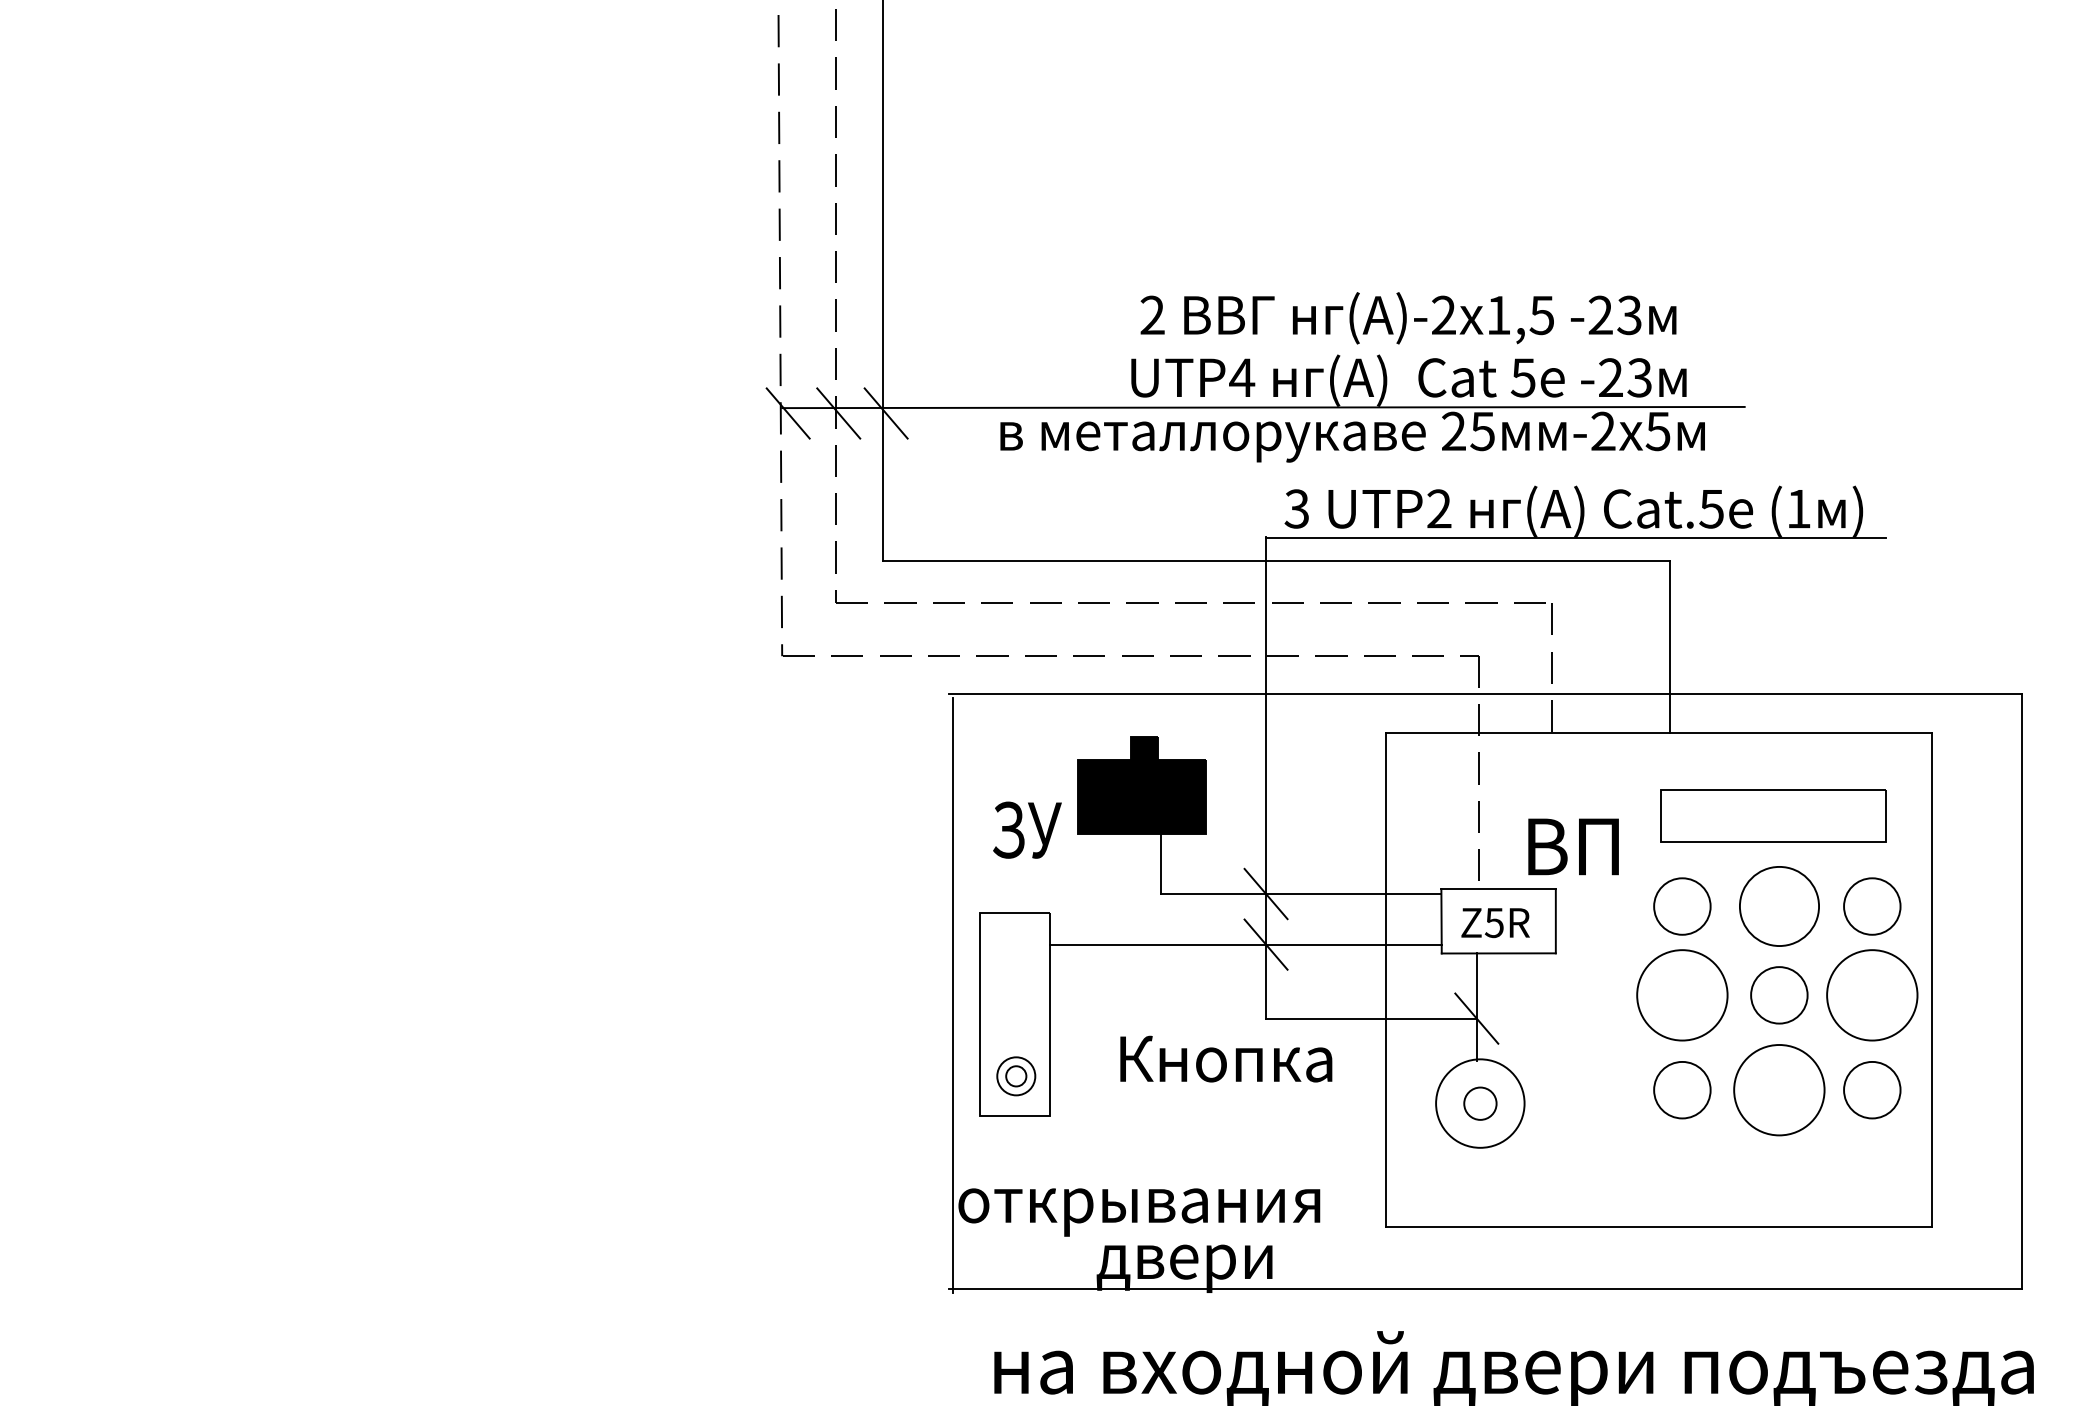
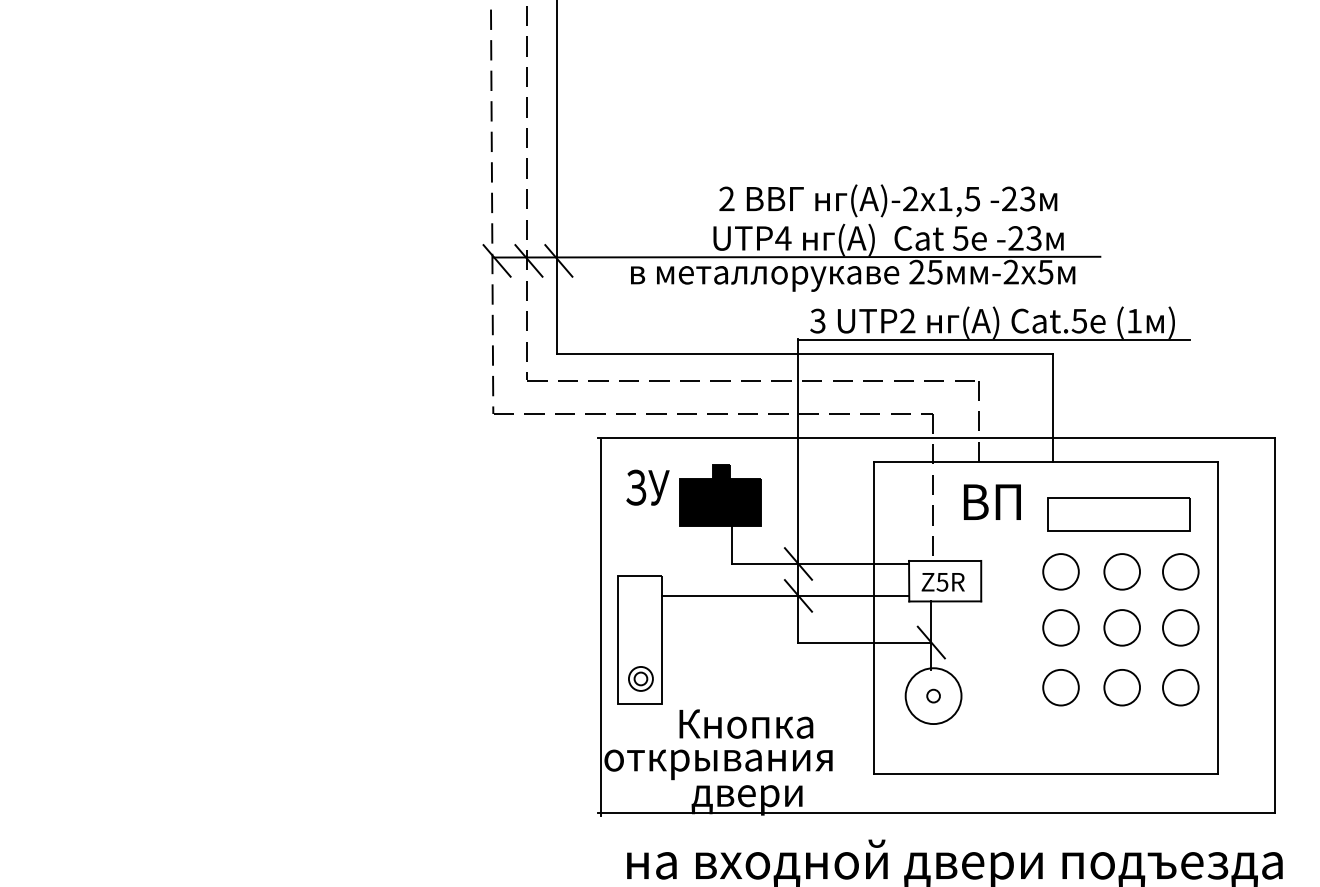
text: (1026, 829) -> (647, 487), moved
text: (1573, 845) -> (992, 501), moved
circle: (1778, 905) -> (1121, 571), size x0.71
circle: (1681, 994) -> (1060, 627), size x0.62
circle: (1871, 994) -> (1180, 627), size x0.62
text: (1226, 1058) -> (746, 723), moved
circle: (1779, 1089) -> (1122, 687), size x0.62
circle: (1480, 1102) -> (933, 695), size x0.62

